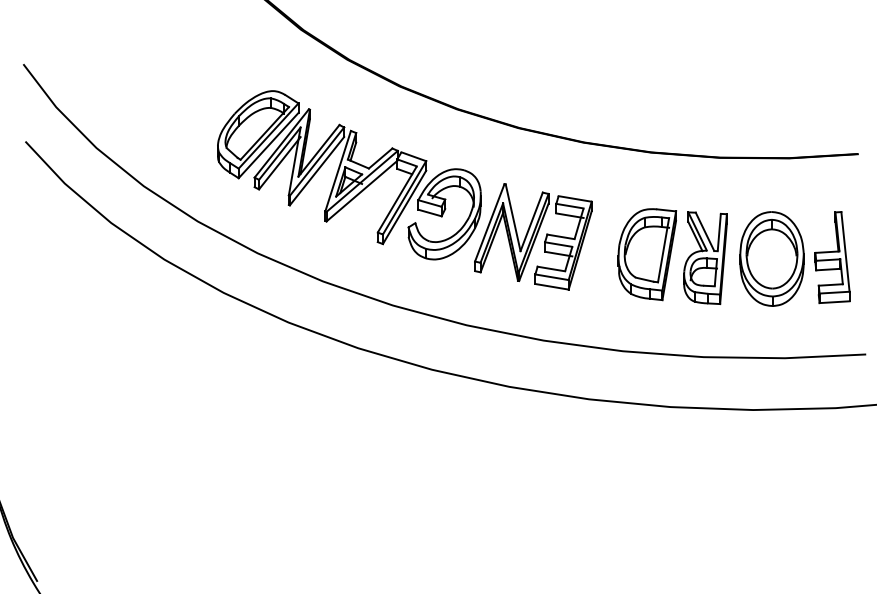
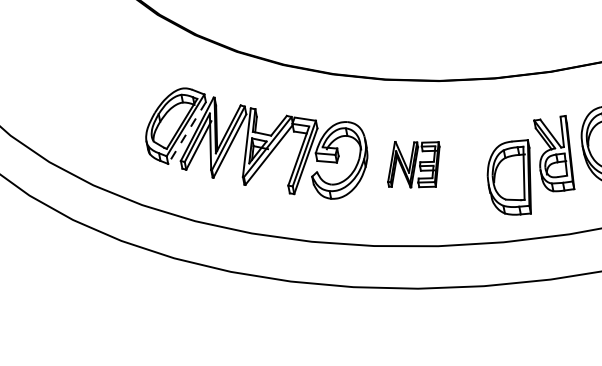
line: (268, 145) -> (186, 133), solid -> dashed
part: (533, 236) -> (413, 164), size x0.6
part: (647, 254) -> (511, 179), moved

